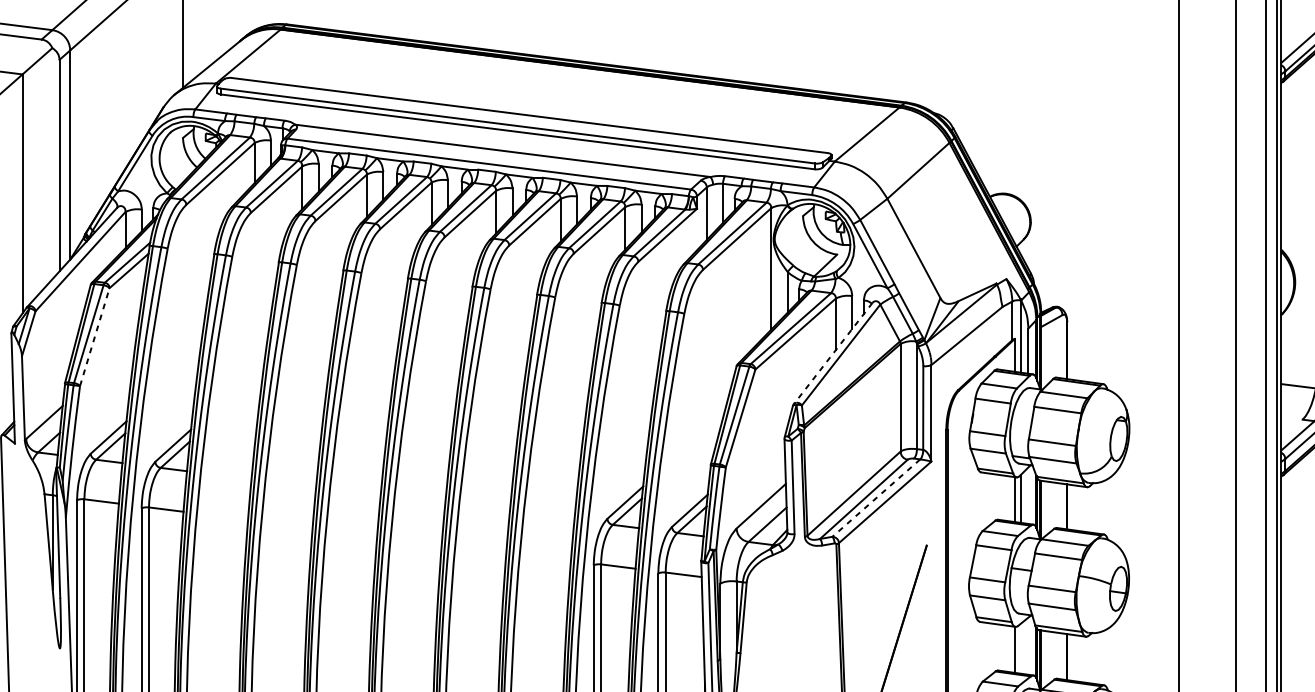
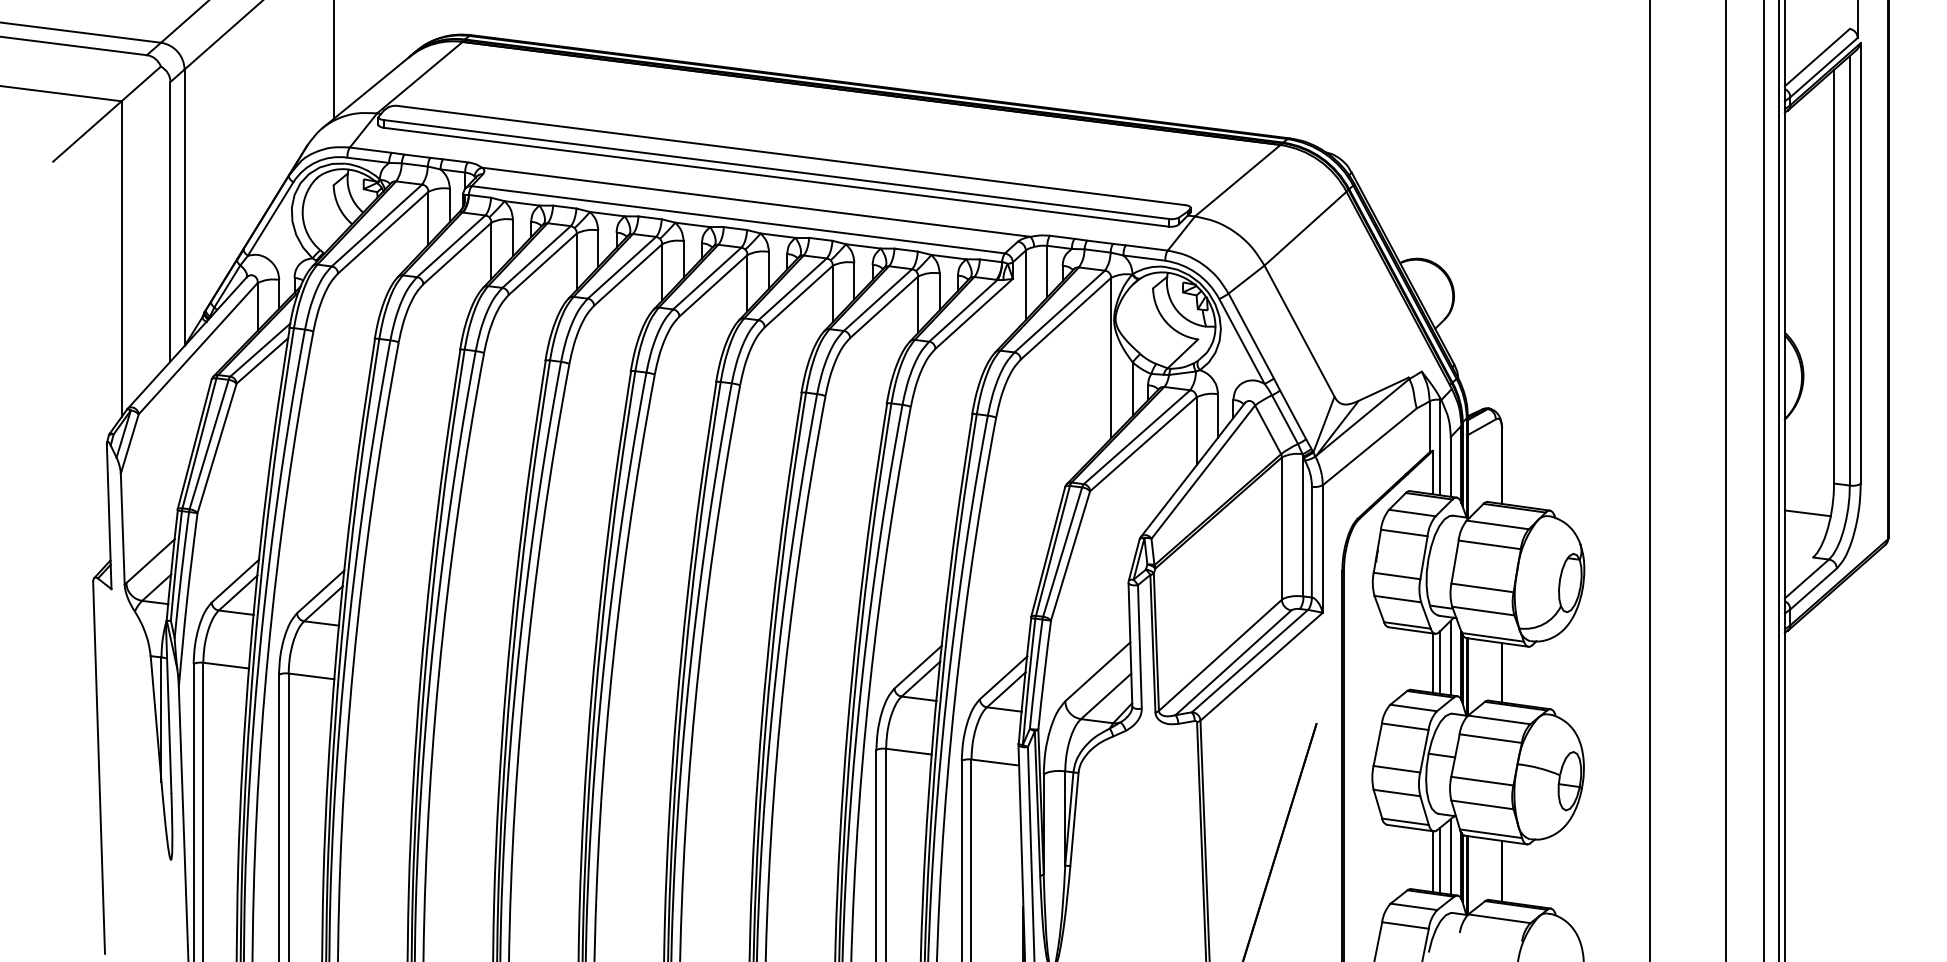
line: (95, 337) -> (217, 448), dashed -> solid
line: (832, 353) -> (1192, 470), dashed -> solid
line: (1028, 495) -> (1450, 657), added
line: (876, 498) -> (1249, 661), dashed -> solid
line: (1028, 645) -> (1450, 856), added
line: (1020, 648) -> (1440, 860), added

